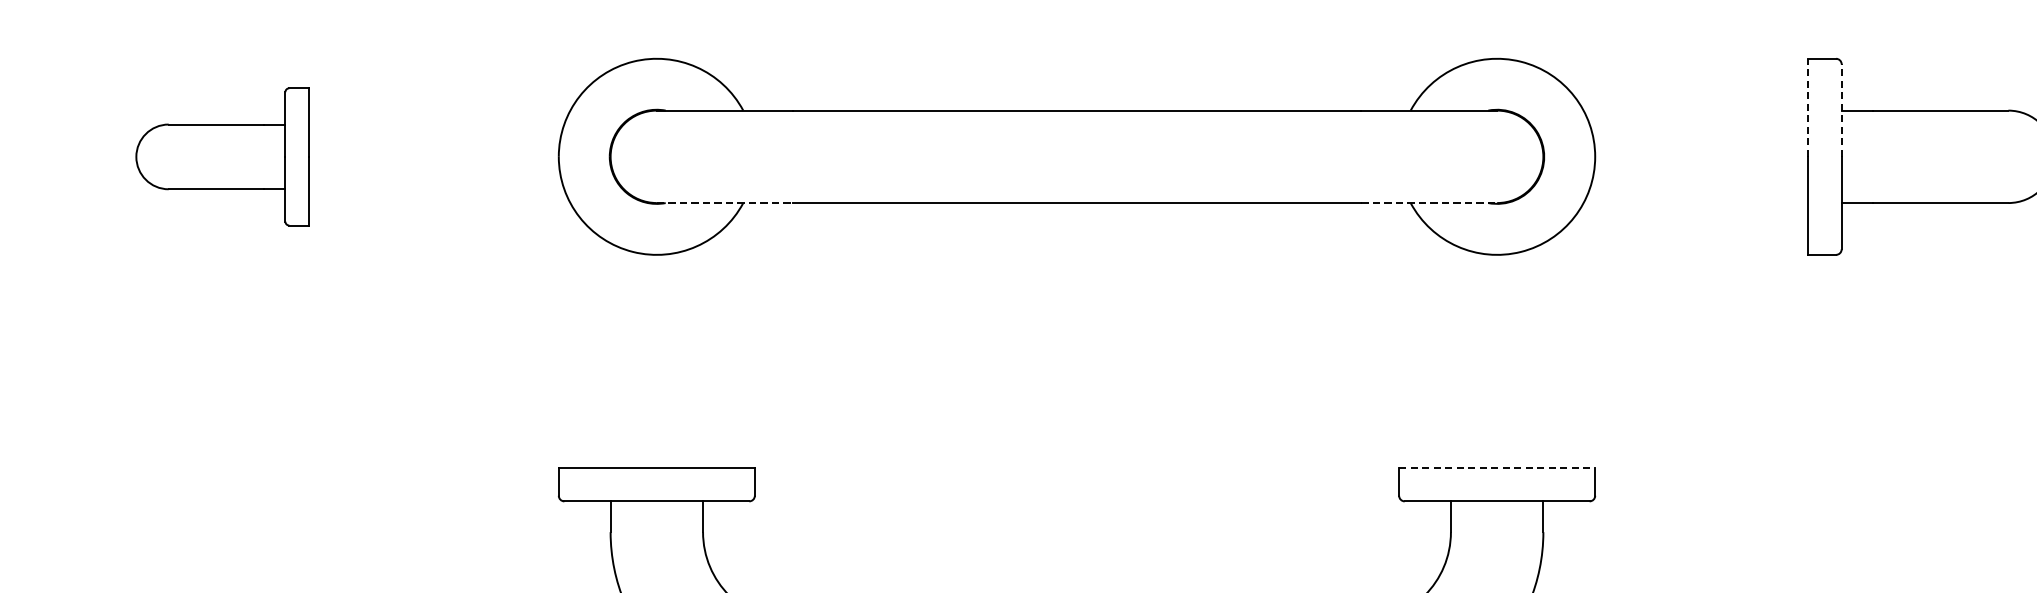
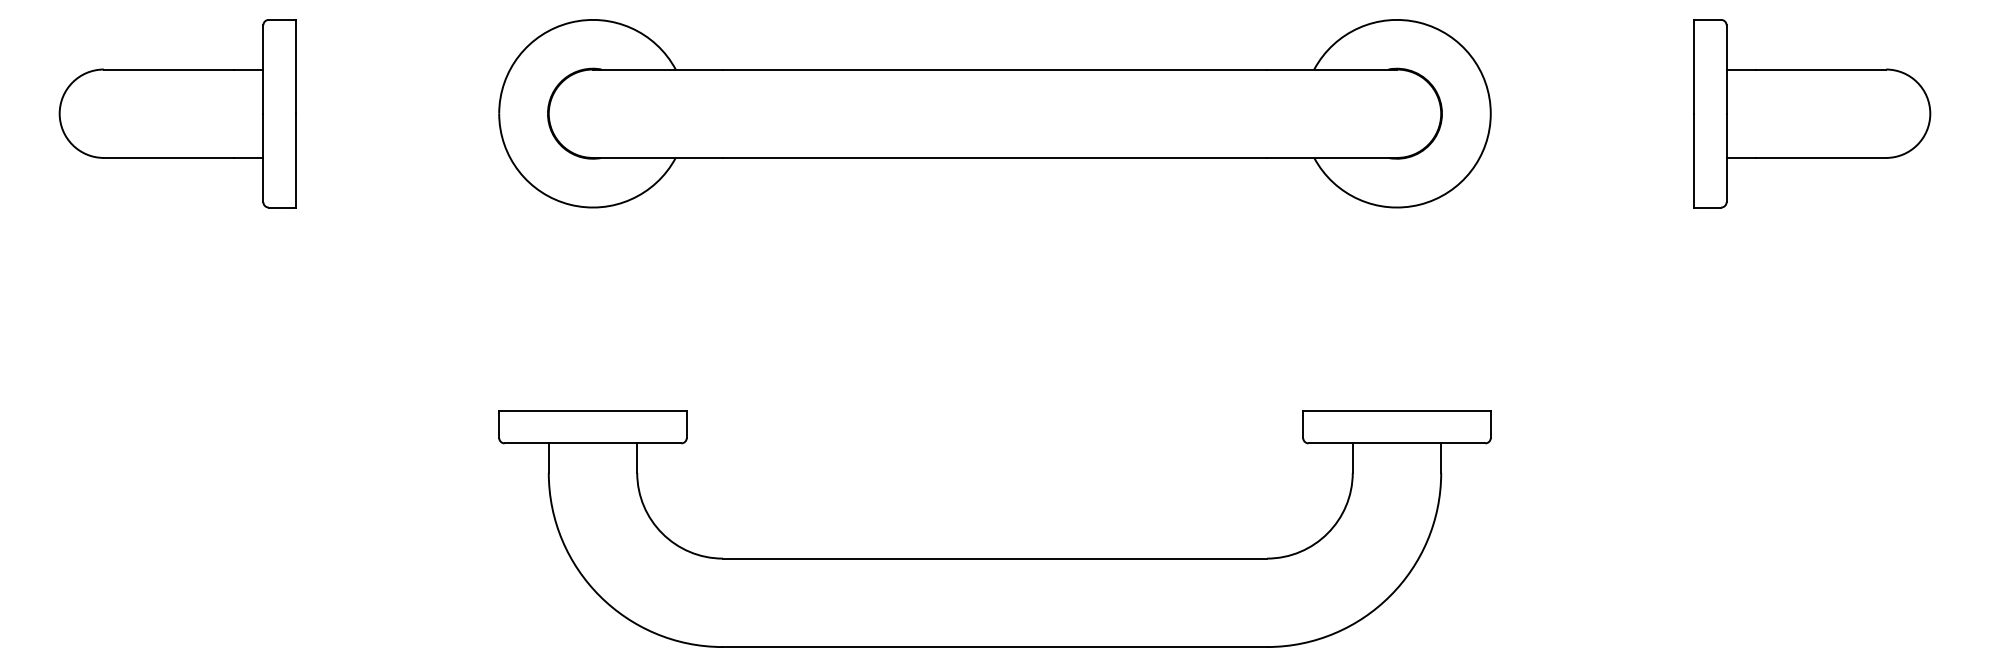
line: (1808, 107) -> (1694, 66), dashed -> solid
line: (1841, 110) -> (1726, 69), dashed -> solid
part: (222, 156) -> (177, 113), size x1.43
line: (724, 202) -> (657, 157), dashed -> solid
line: (1429, 202) -> (1332, 157), dashed -> solid
line: (1496, 468) -> (1396, 411), dashed -> solid

